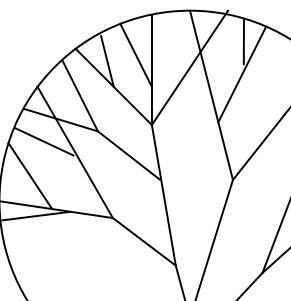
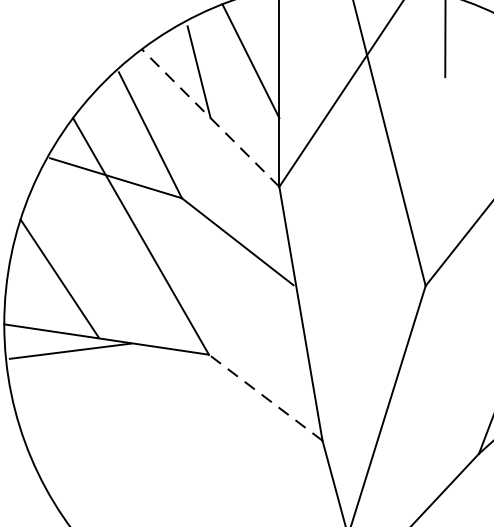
line: (242, 73) -> (442, 93), removed
line: (113, 86) -> (210, 117), solid -> dashed
line: (44, 141) -> (85, 216), removed
line: (143, 241) -> (264, 397), solid -> dashed

